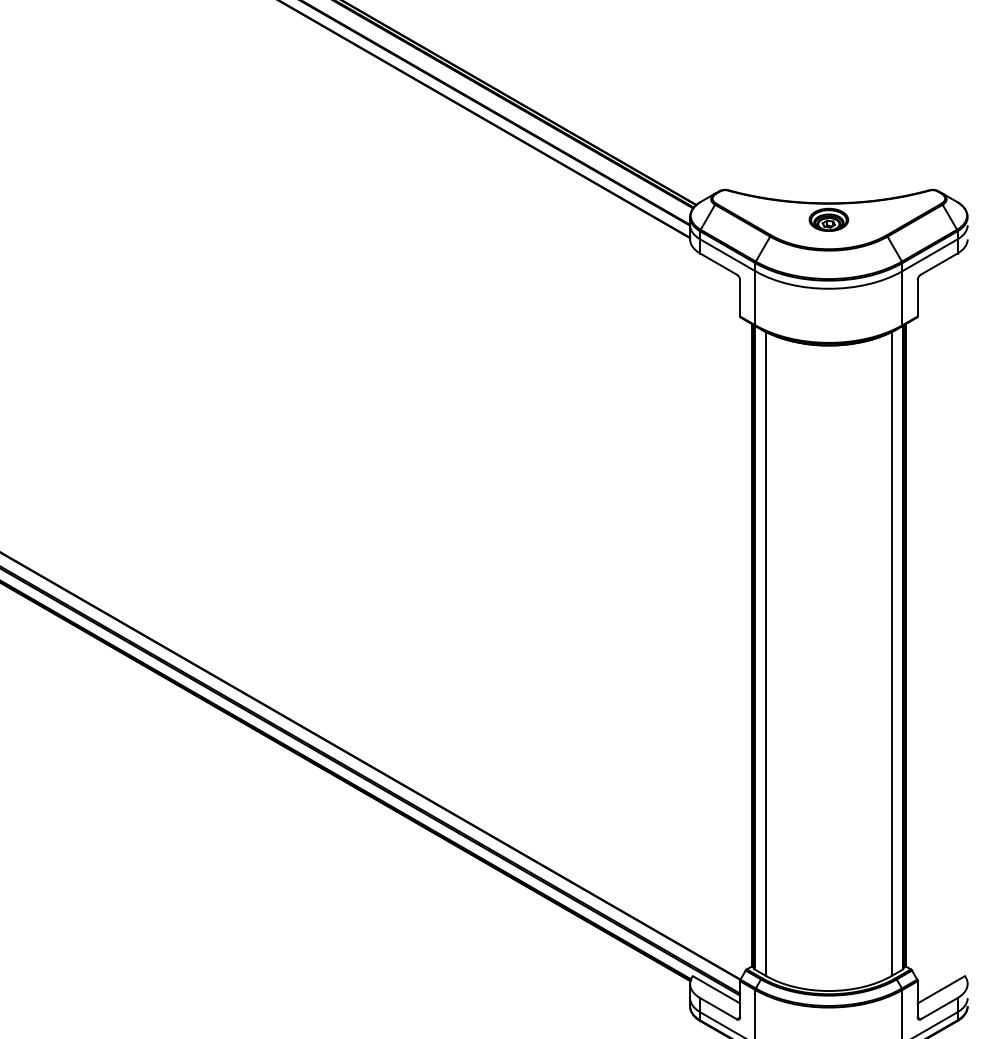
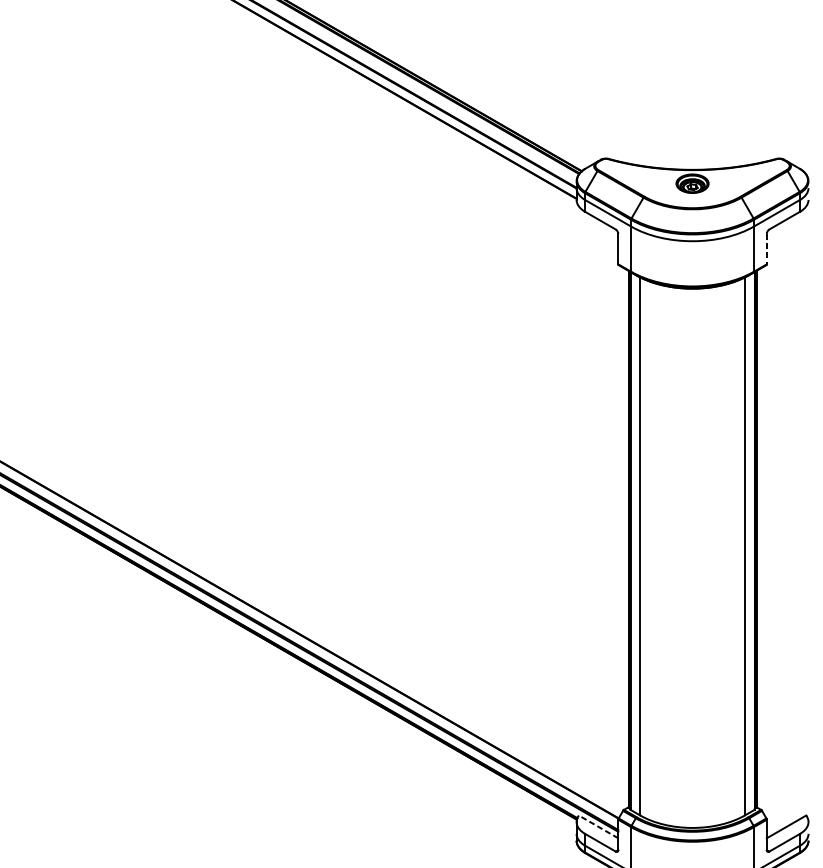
line: (917, 298) -> (766, 249), solid -> dashed
line: (716, 989) -> (598, 826), solid -> dashed

